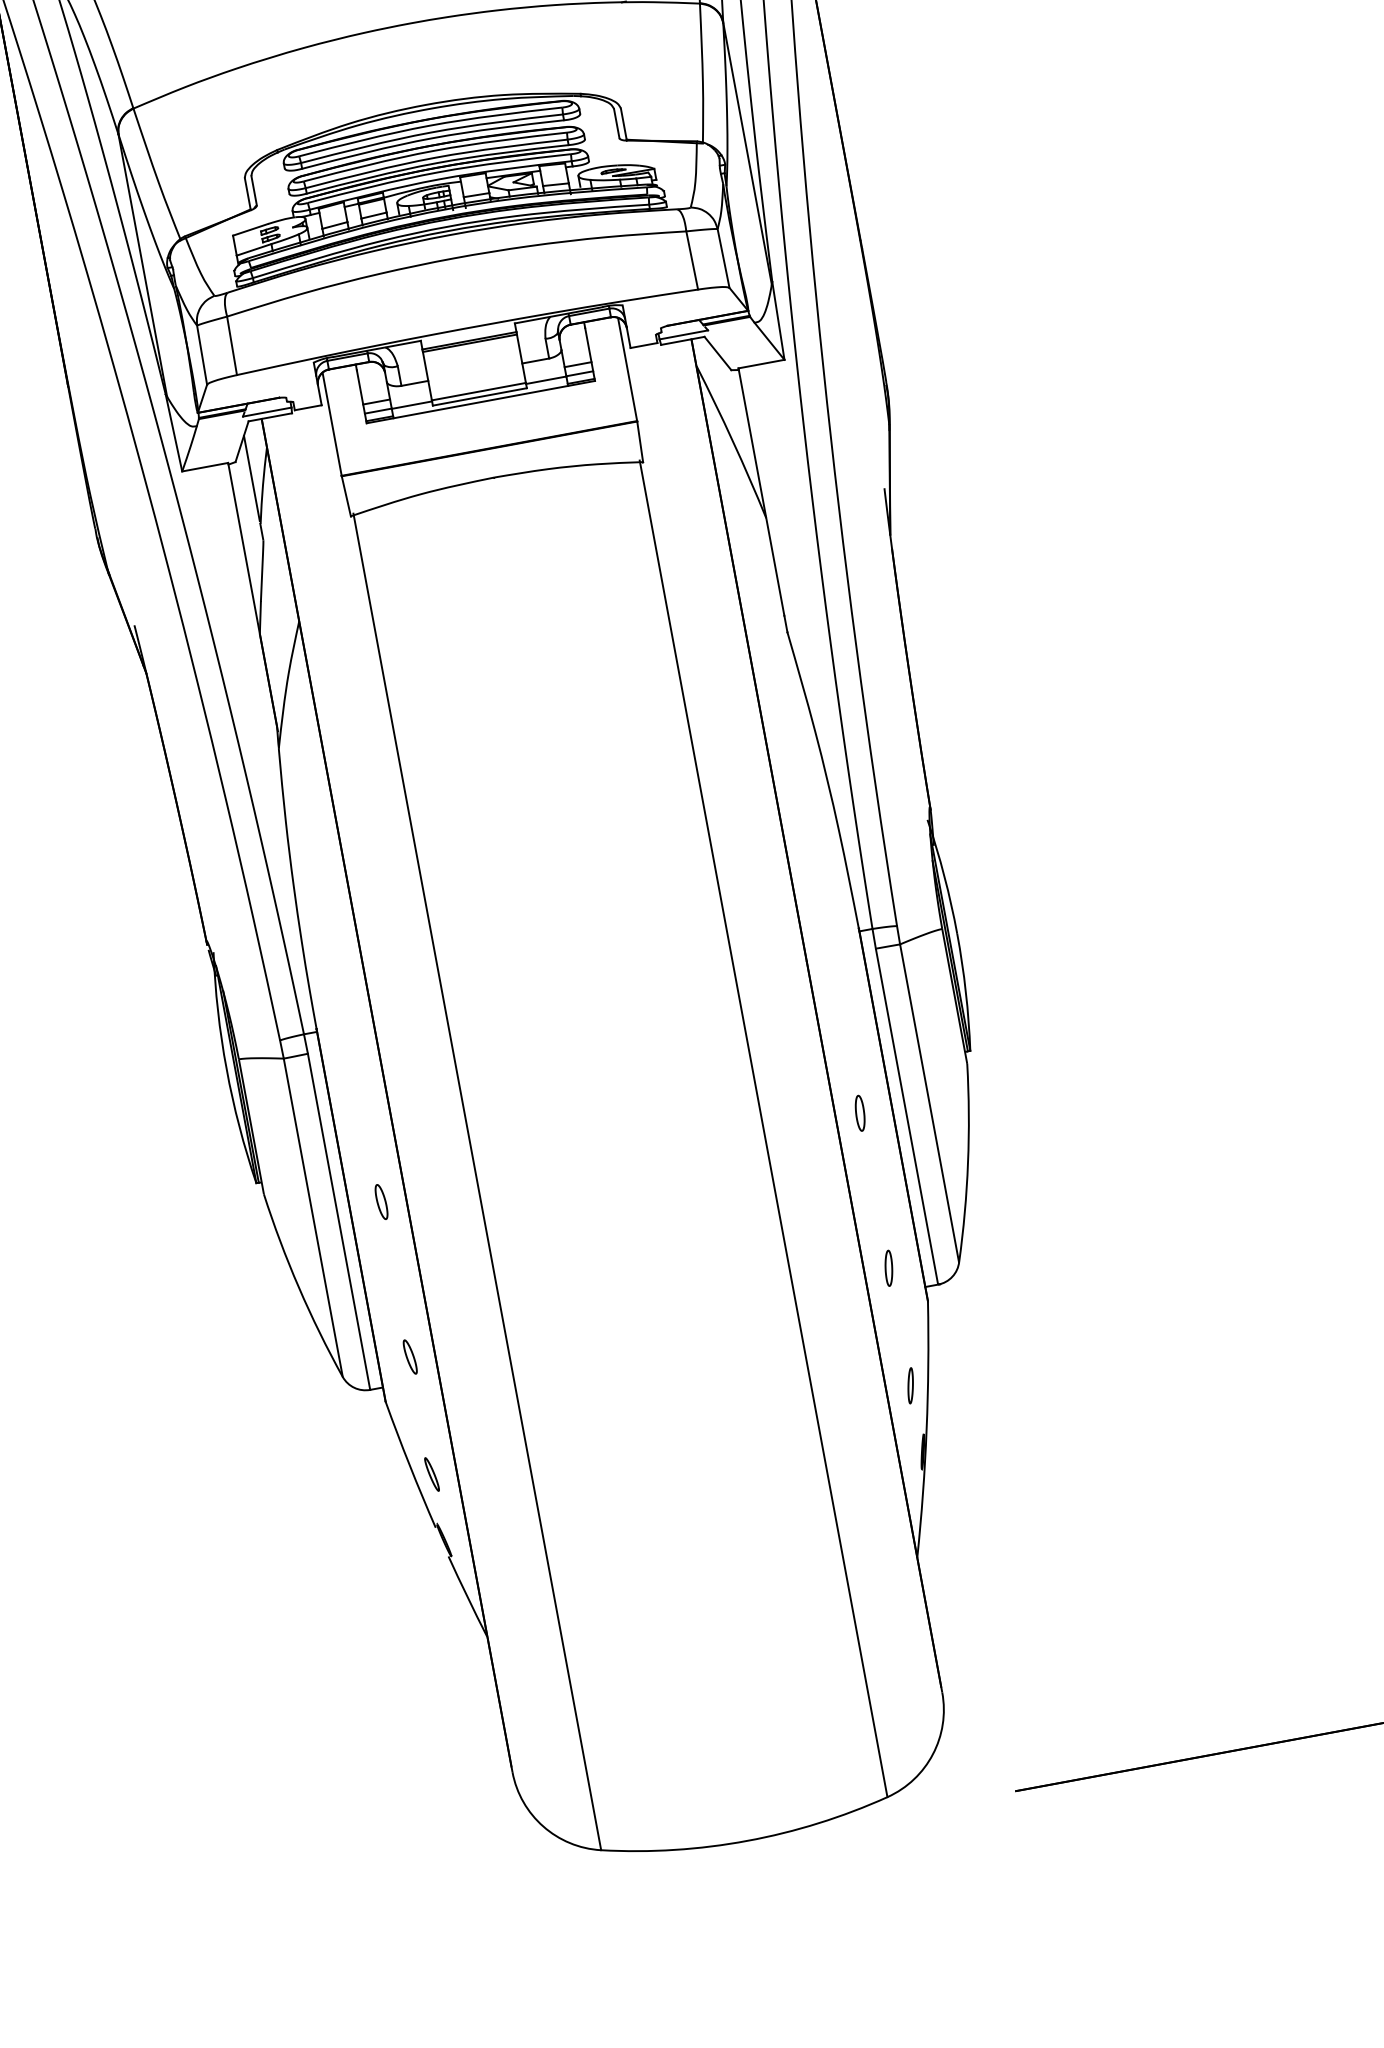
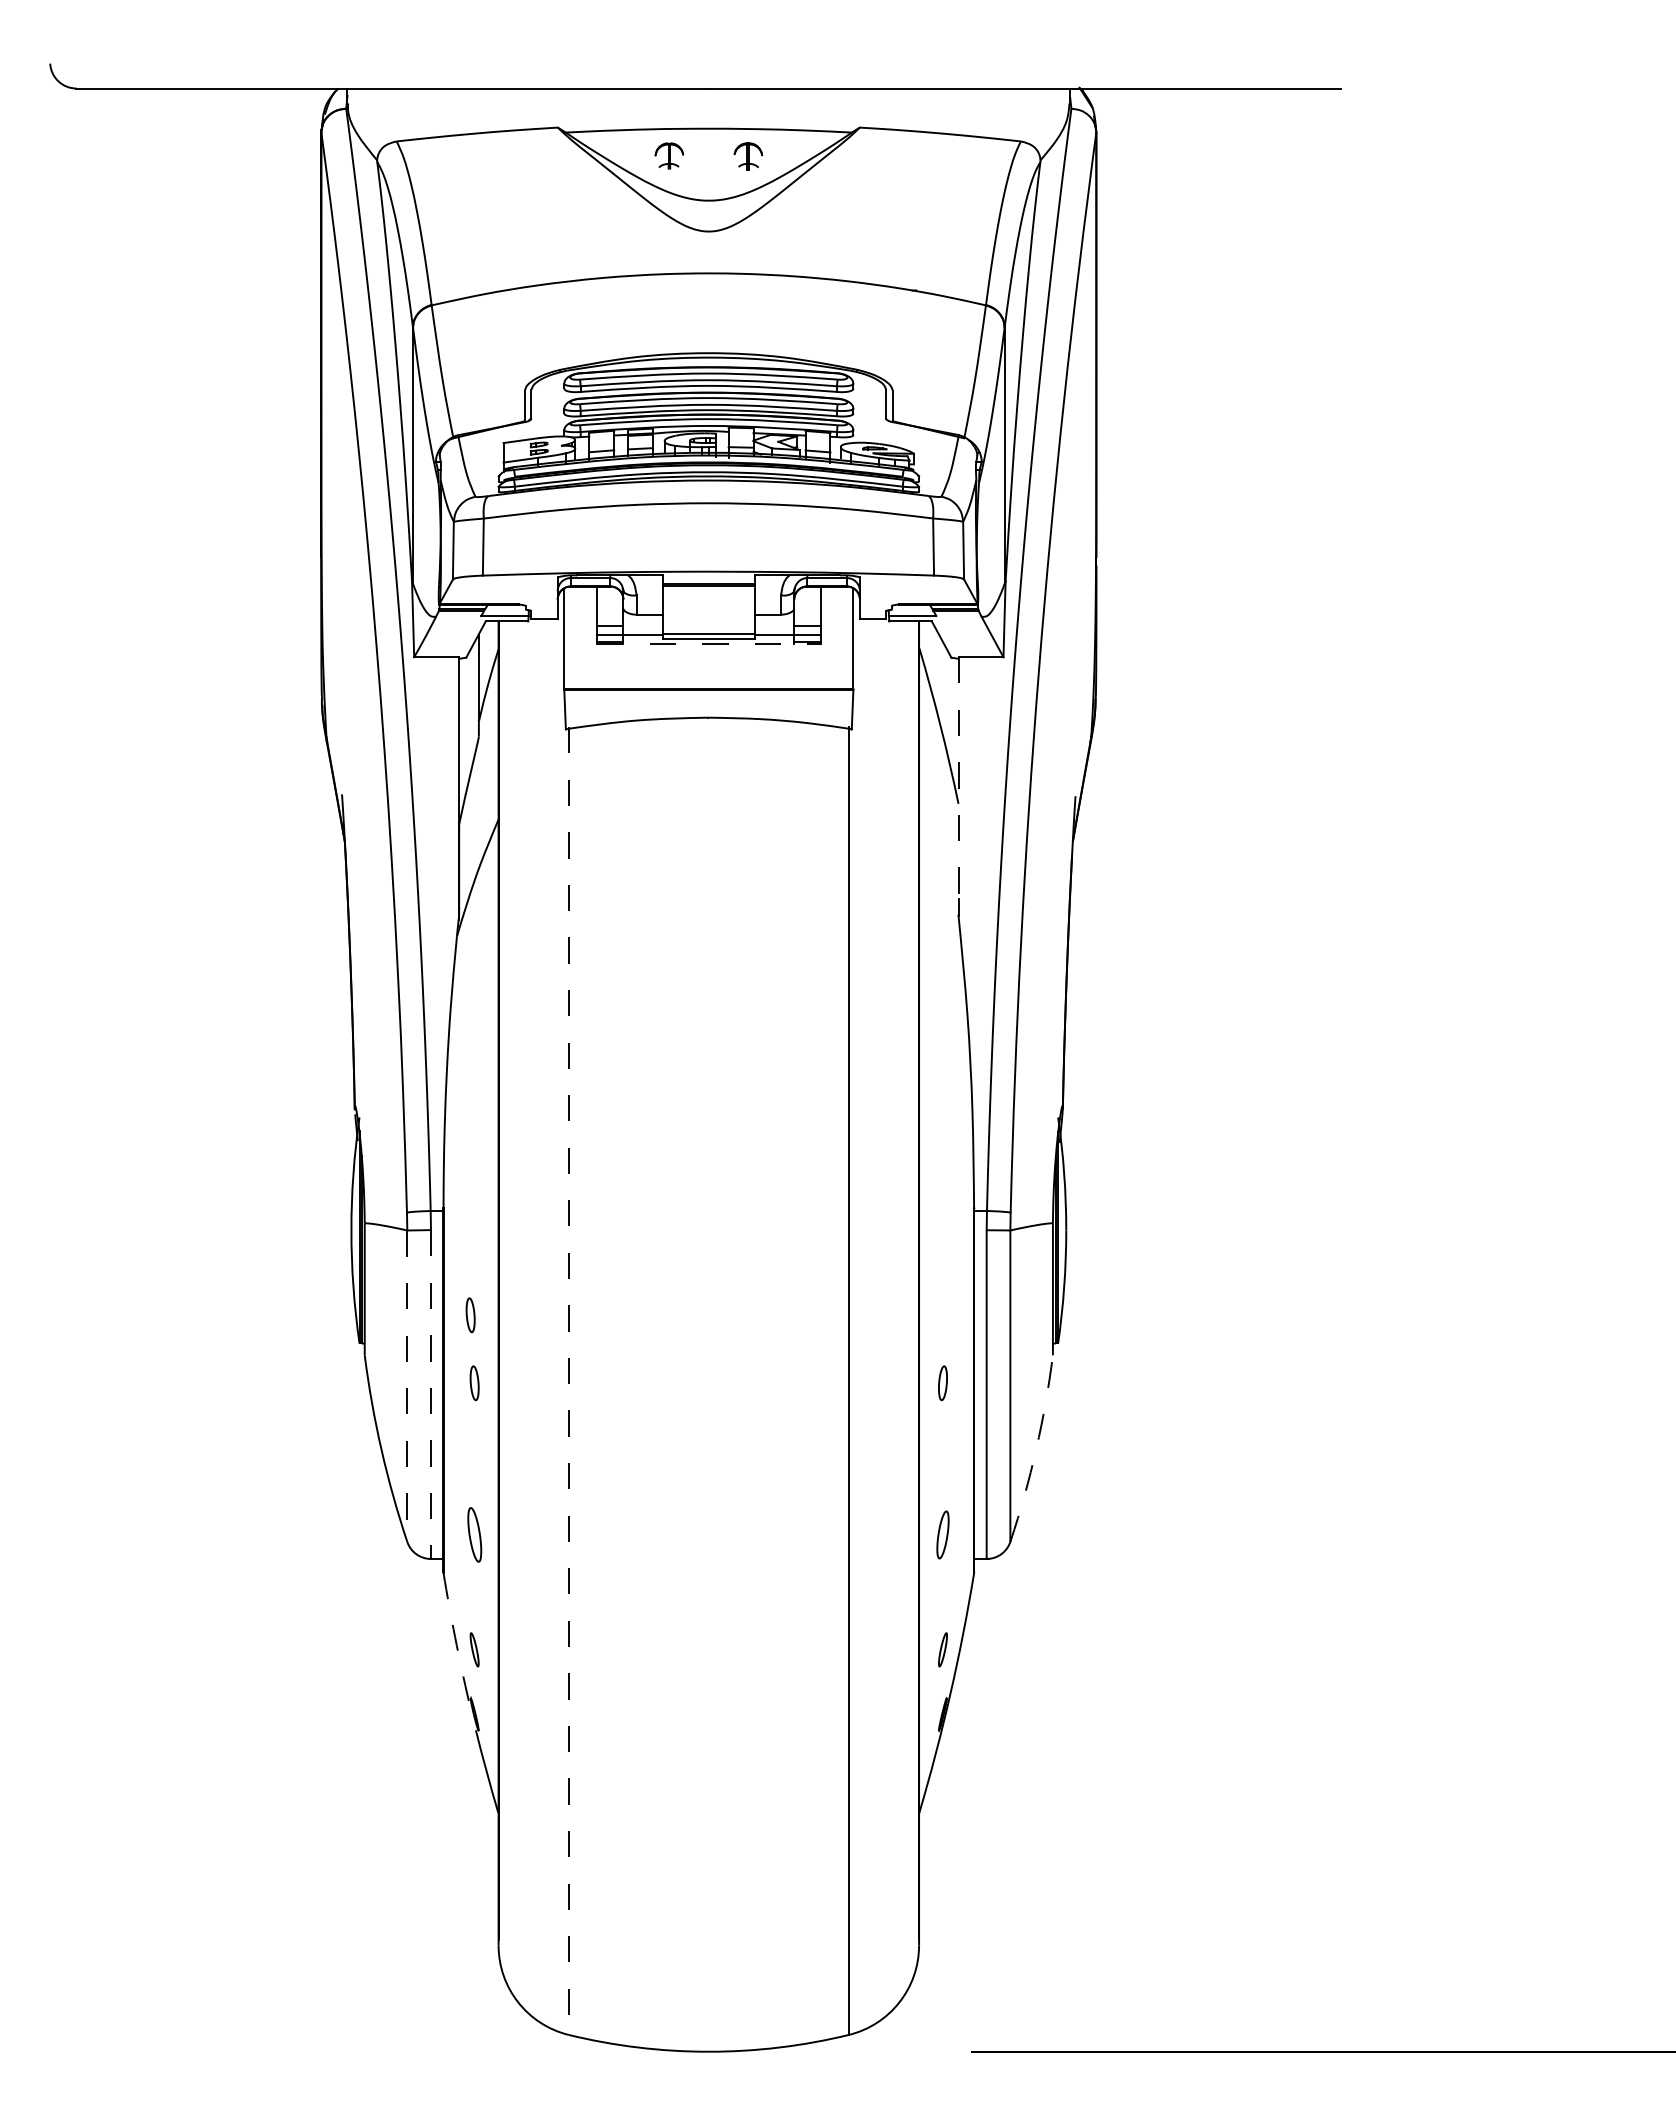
line: (480, 401) -> (708, 643), solid -> dashed
line: (761, 492) -> (958, 778), solid -> dashed
part: (364, 1133) -> (470, 1315), added
arc: (968, 1163) -> (1036, 1449), solid -> dashed
line: (477, 1182) -> (568, 1381), solid -> dashed
line: (313, 1218) -> (407, 1386), solid -> dashed
line: (339, 1222) -> (431, 1395), solid -> dashed
part: (888, 1267) -> (942, 1534), size x1.4
part: (410, 1356) -> (474, 1534), size x1.6
arc: (410, 1465) -> (455, 1637), solid -> dashed

